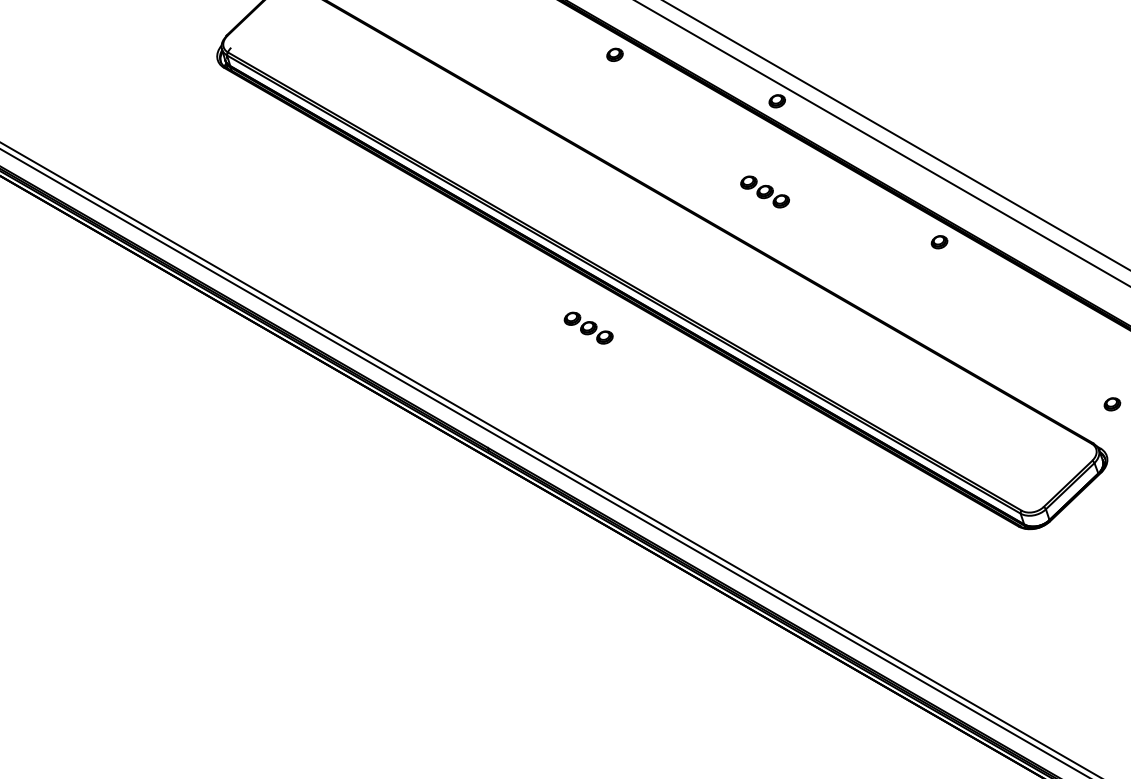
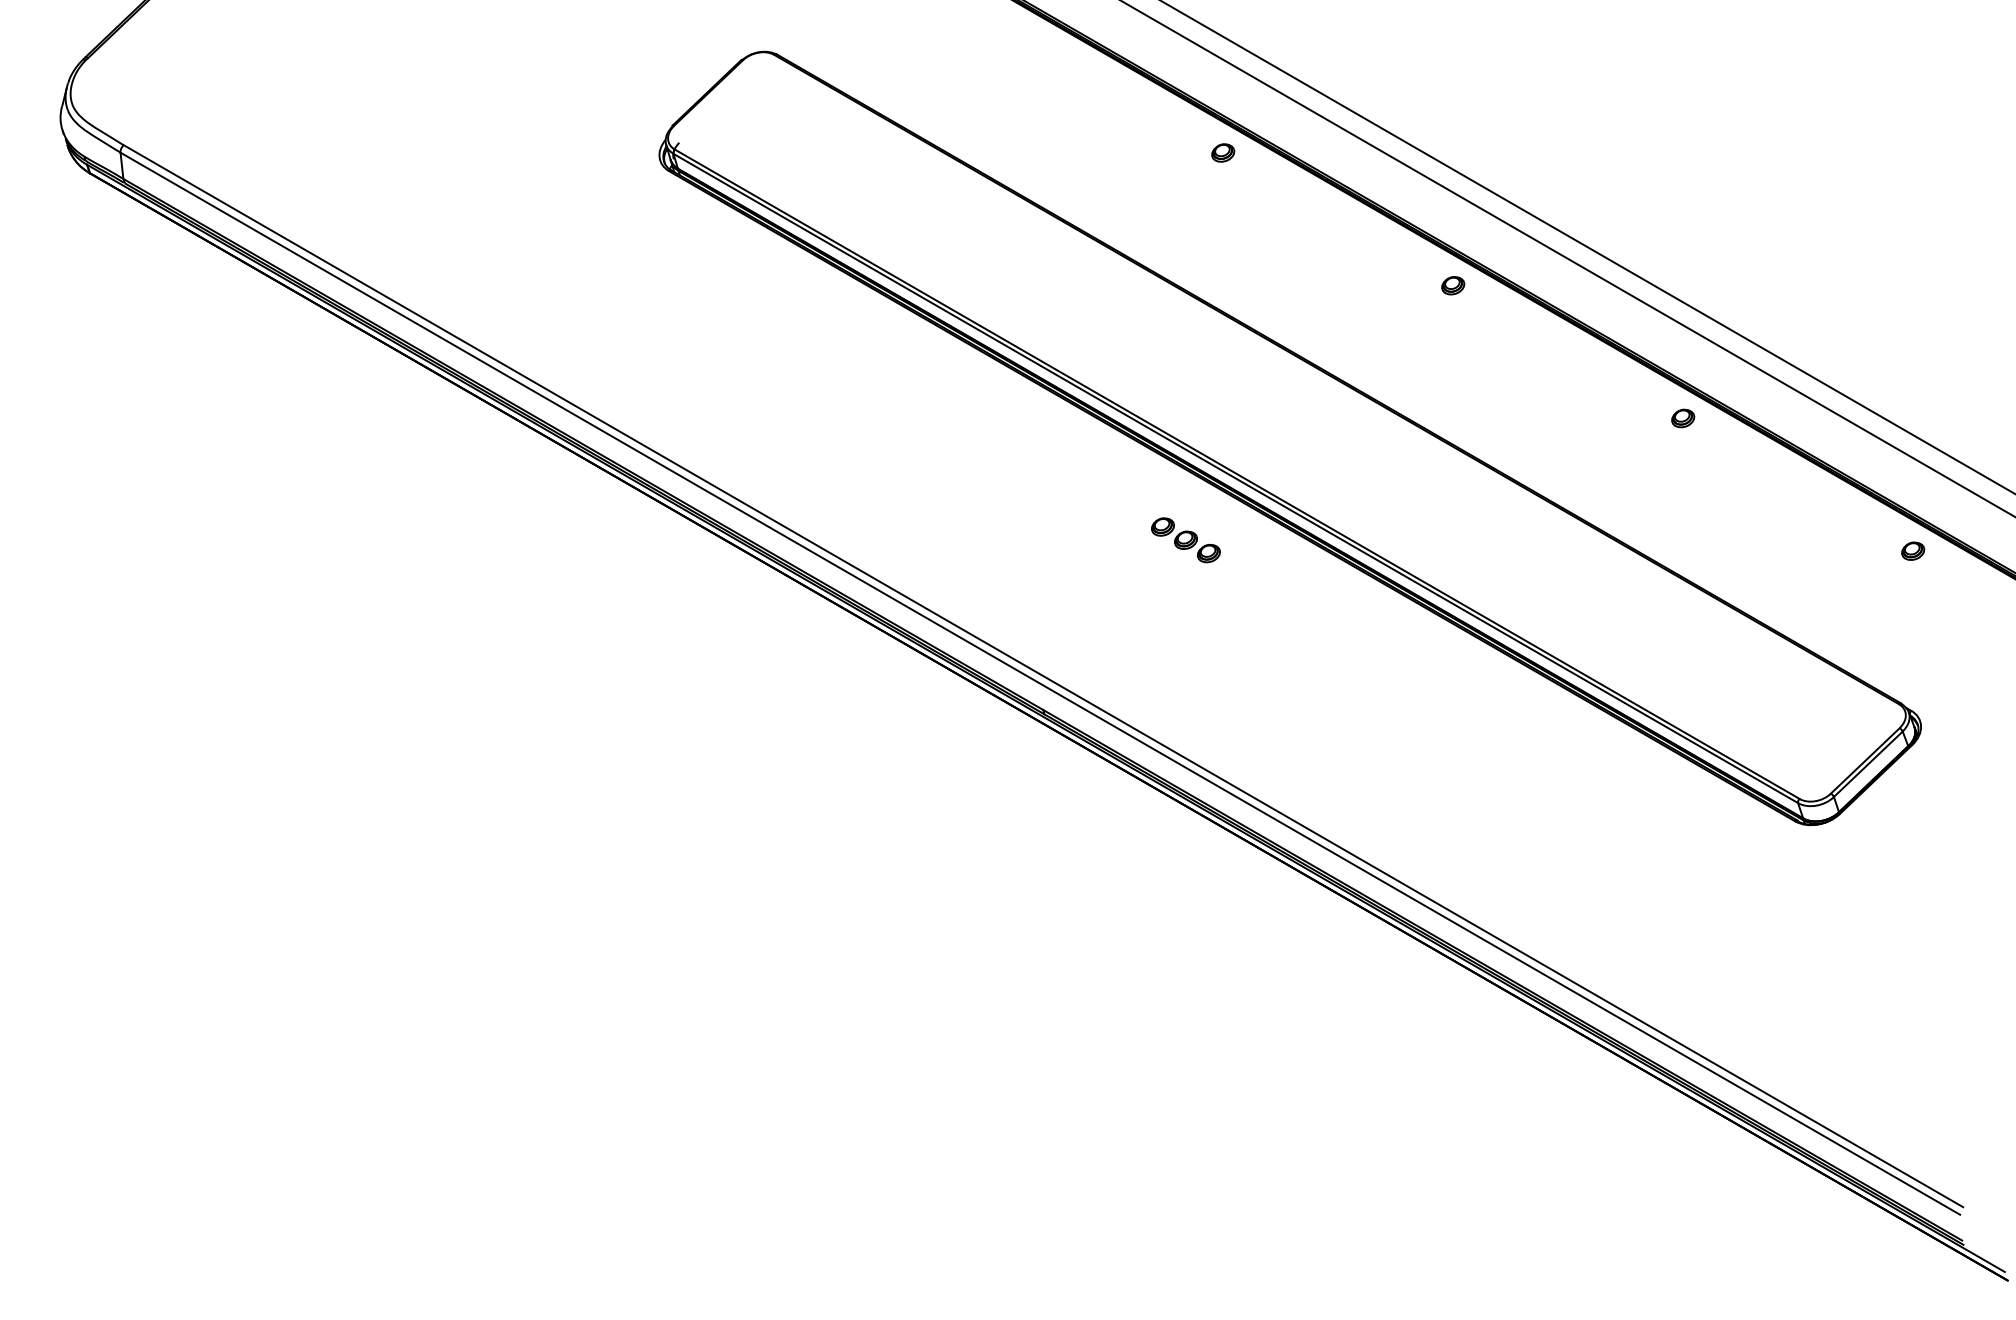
part: (777, 101) -> (1453, 285), moved
part: (764, 192) -> (1435, 347), removed
part: (1112, 403) -> (1913, 550), moved

